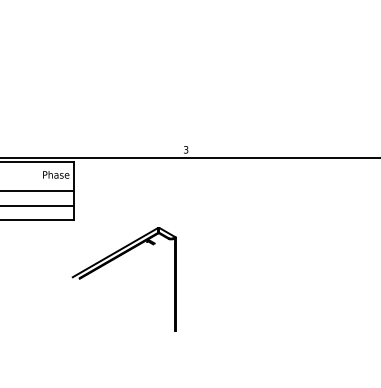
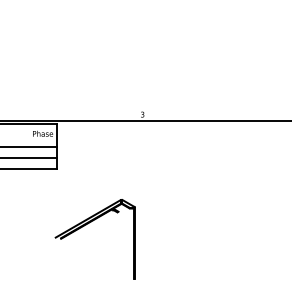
part: (110, 262) -> (84, 226), moved

